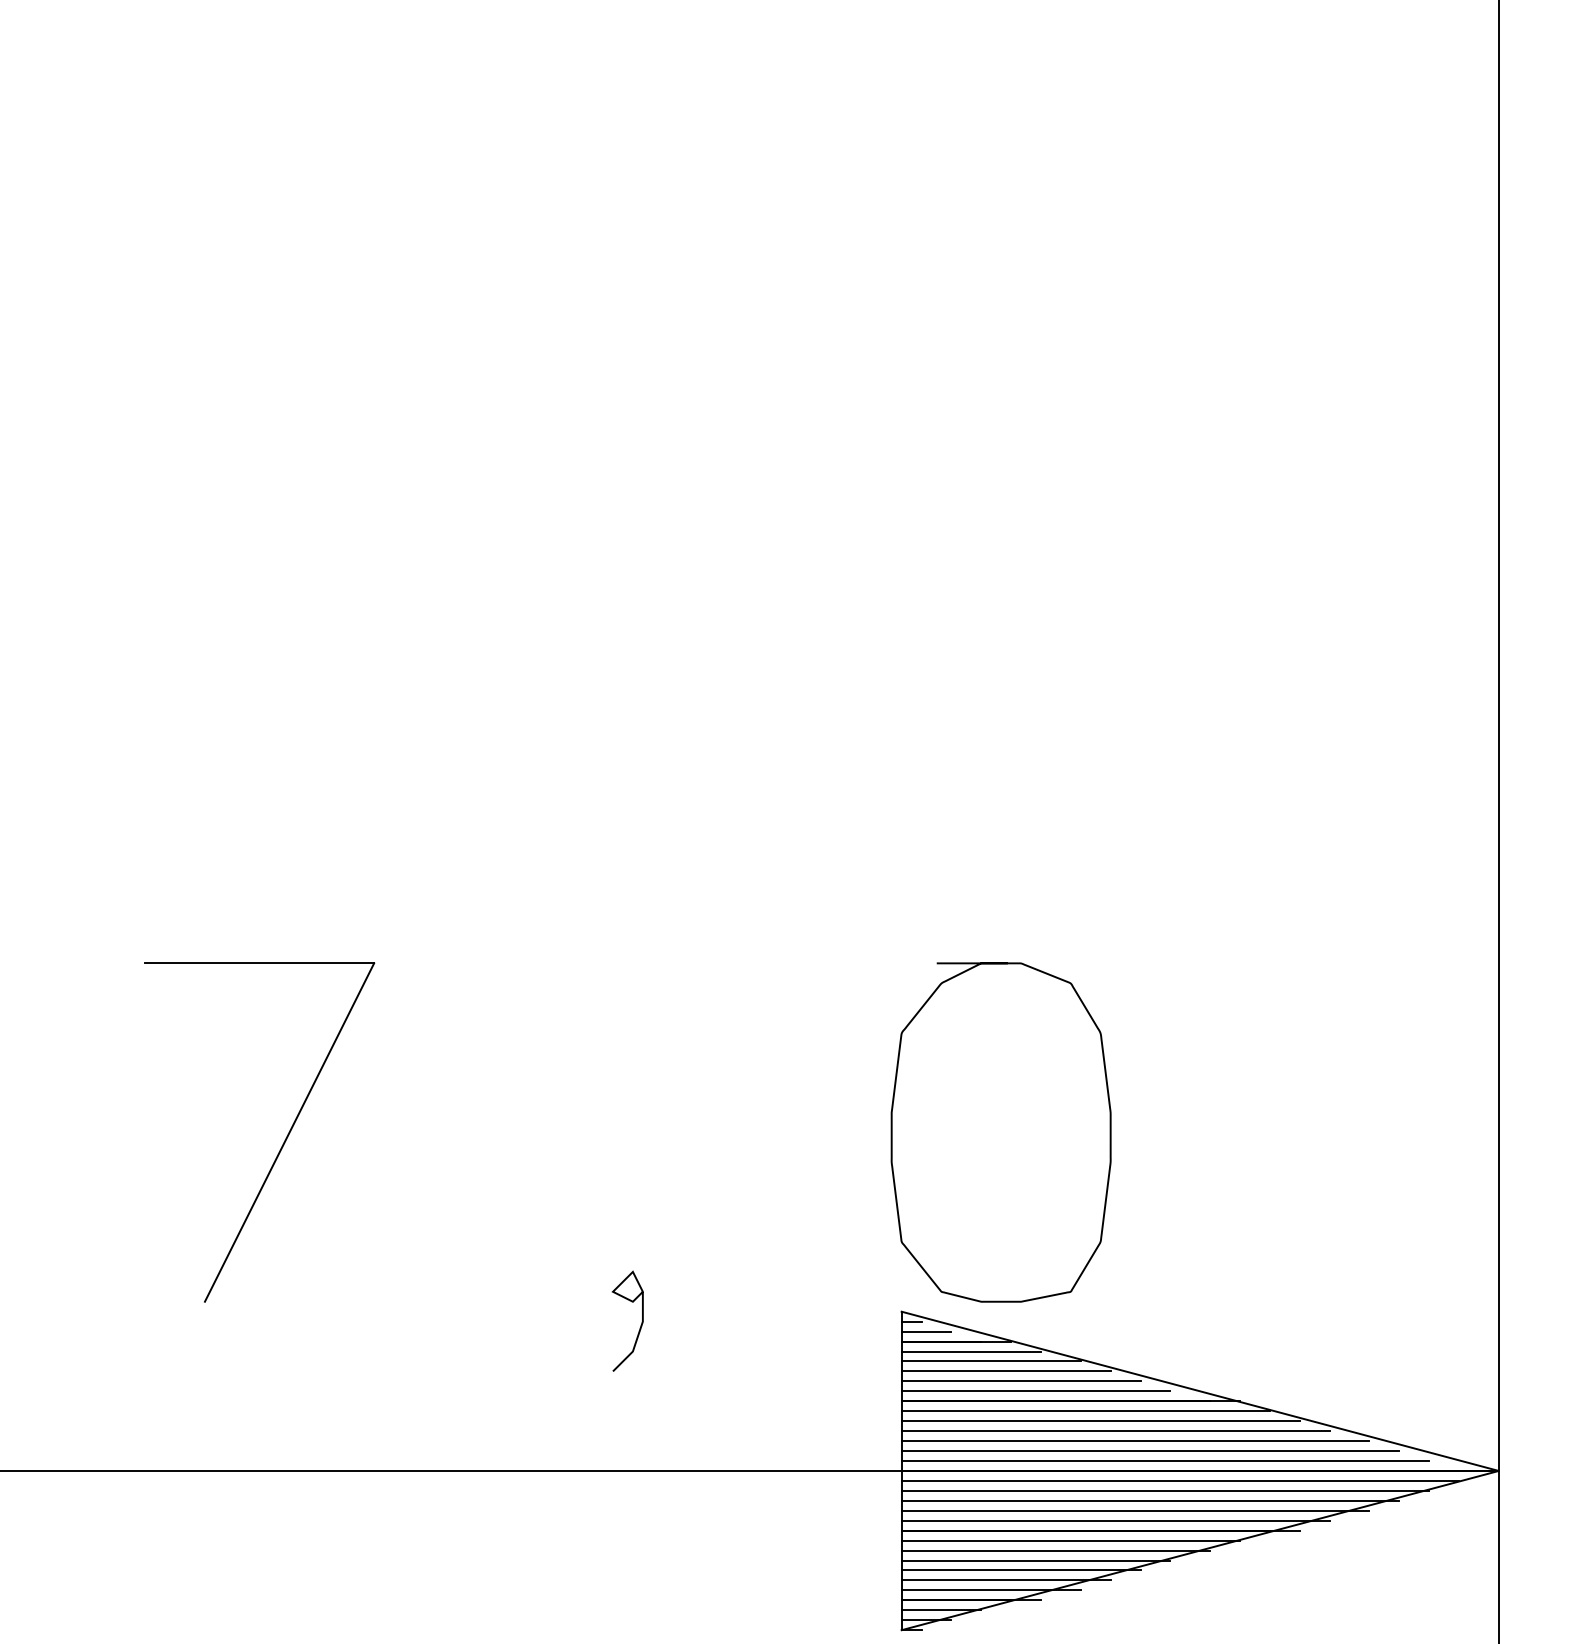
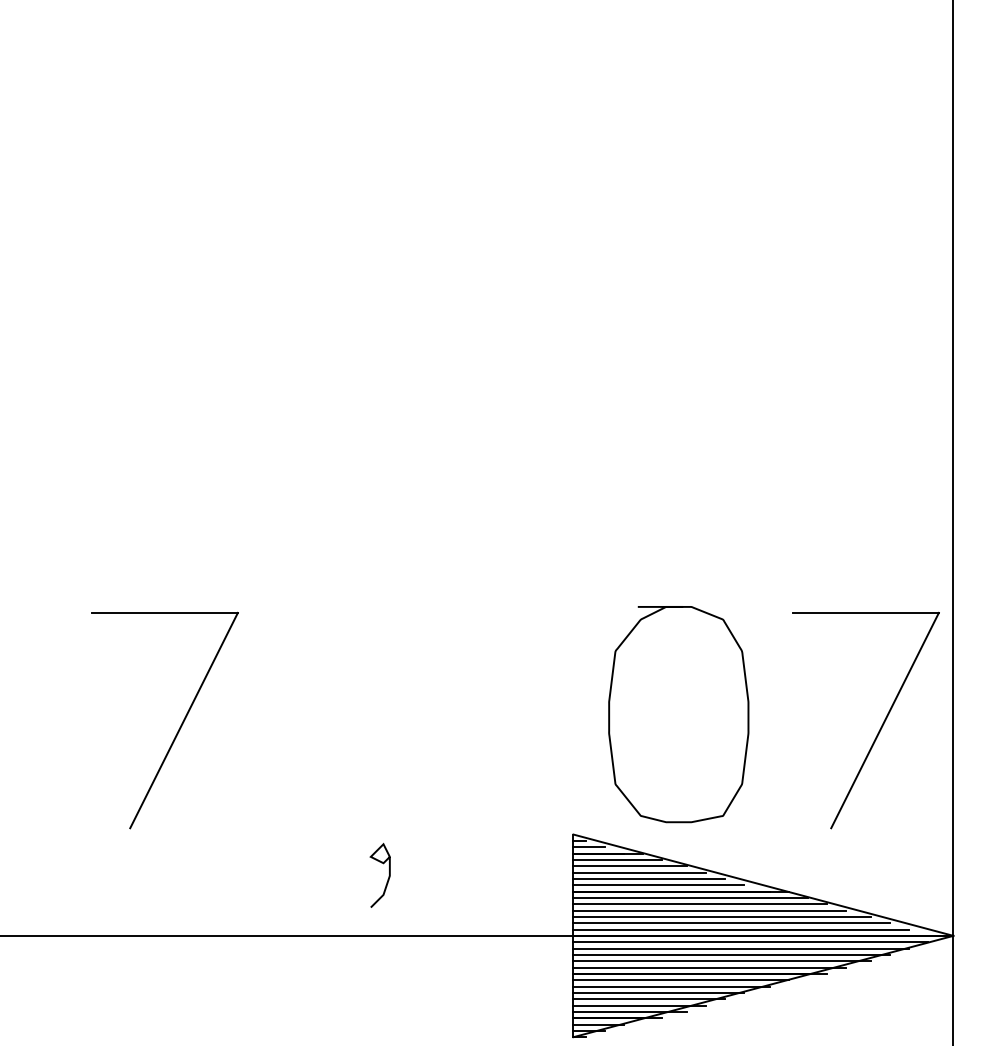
part: (1000, 1132) -> (678, 714), moved
part: (1384, 1143) -> (880, 727), added
curve: (639, 1327) -> (387, 879), moved

